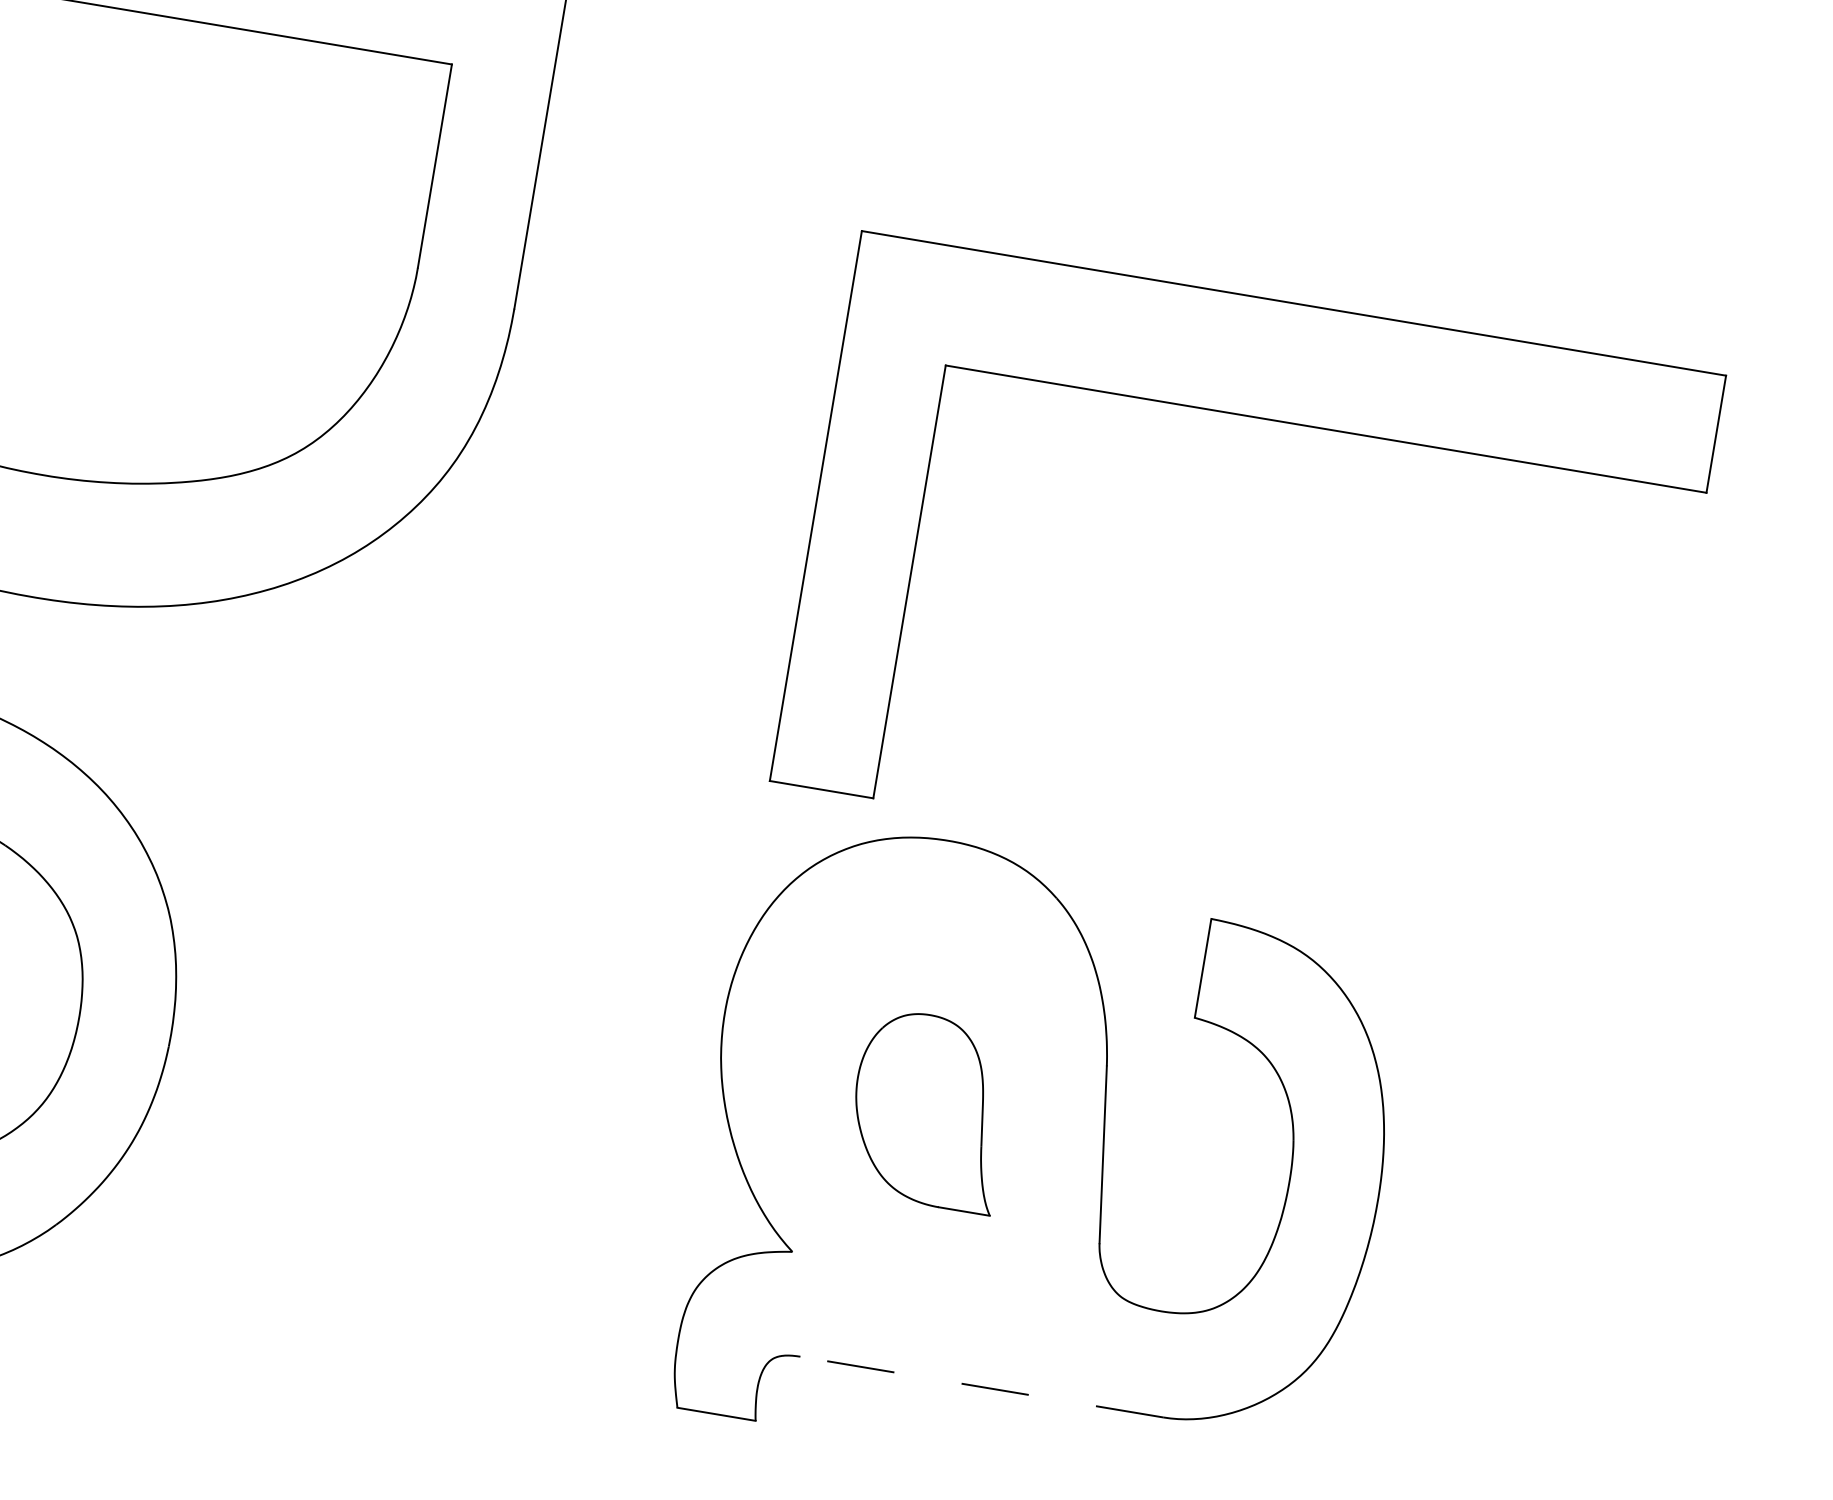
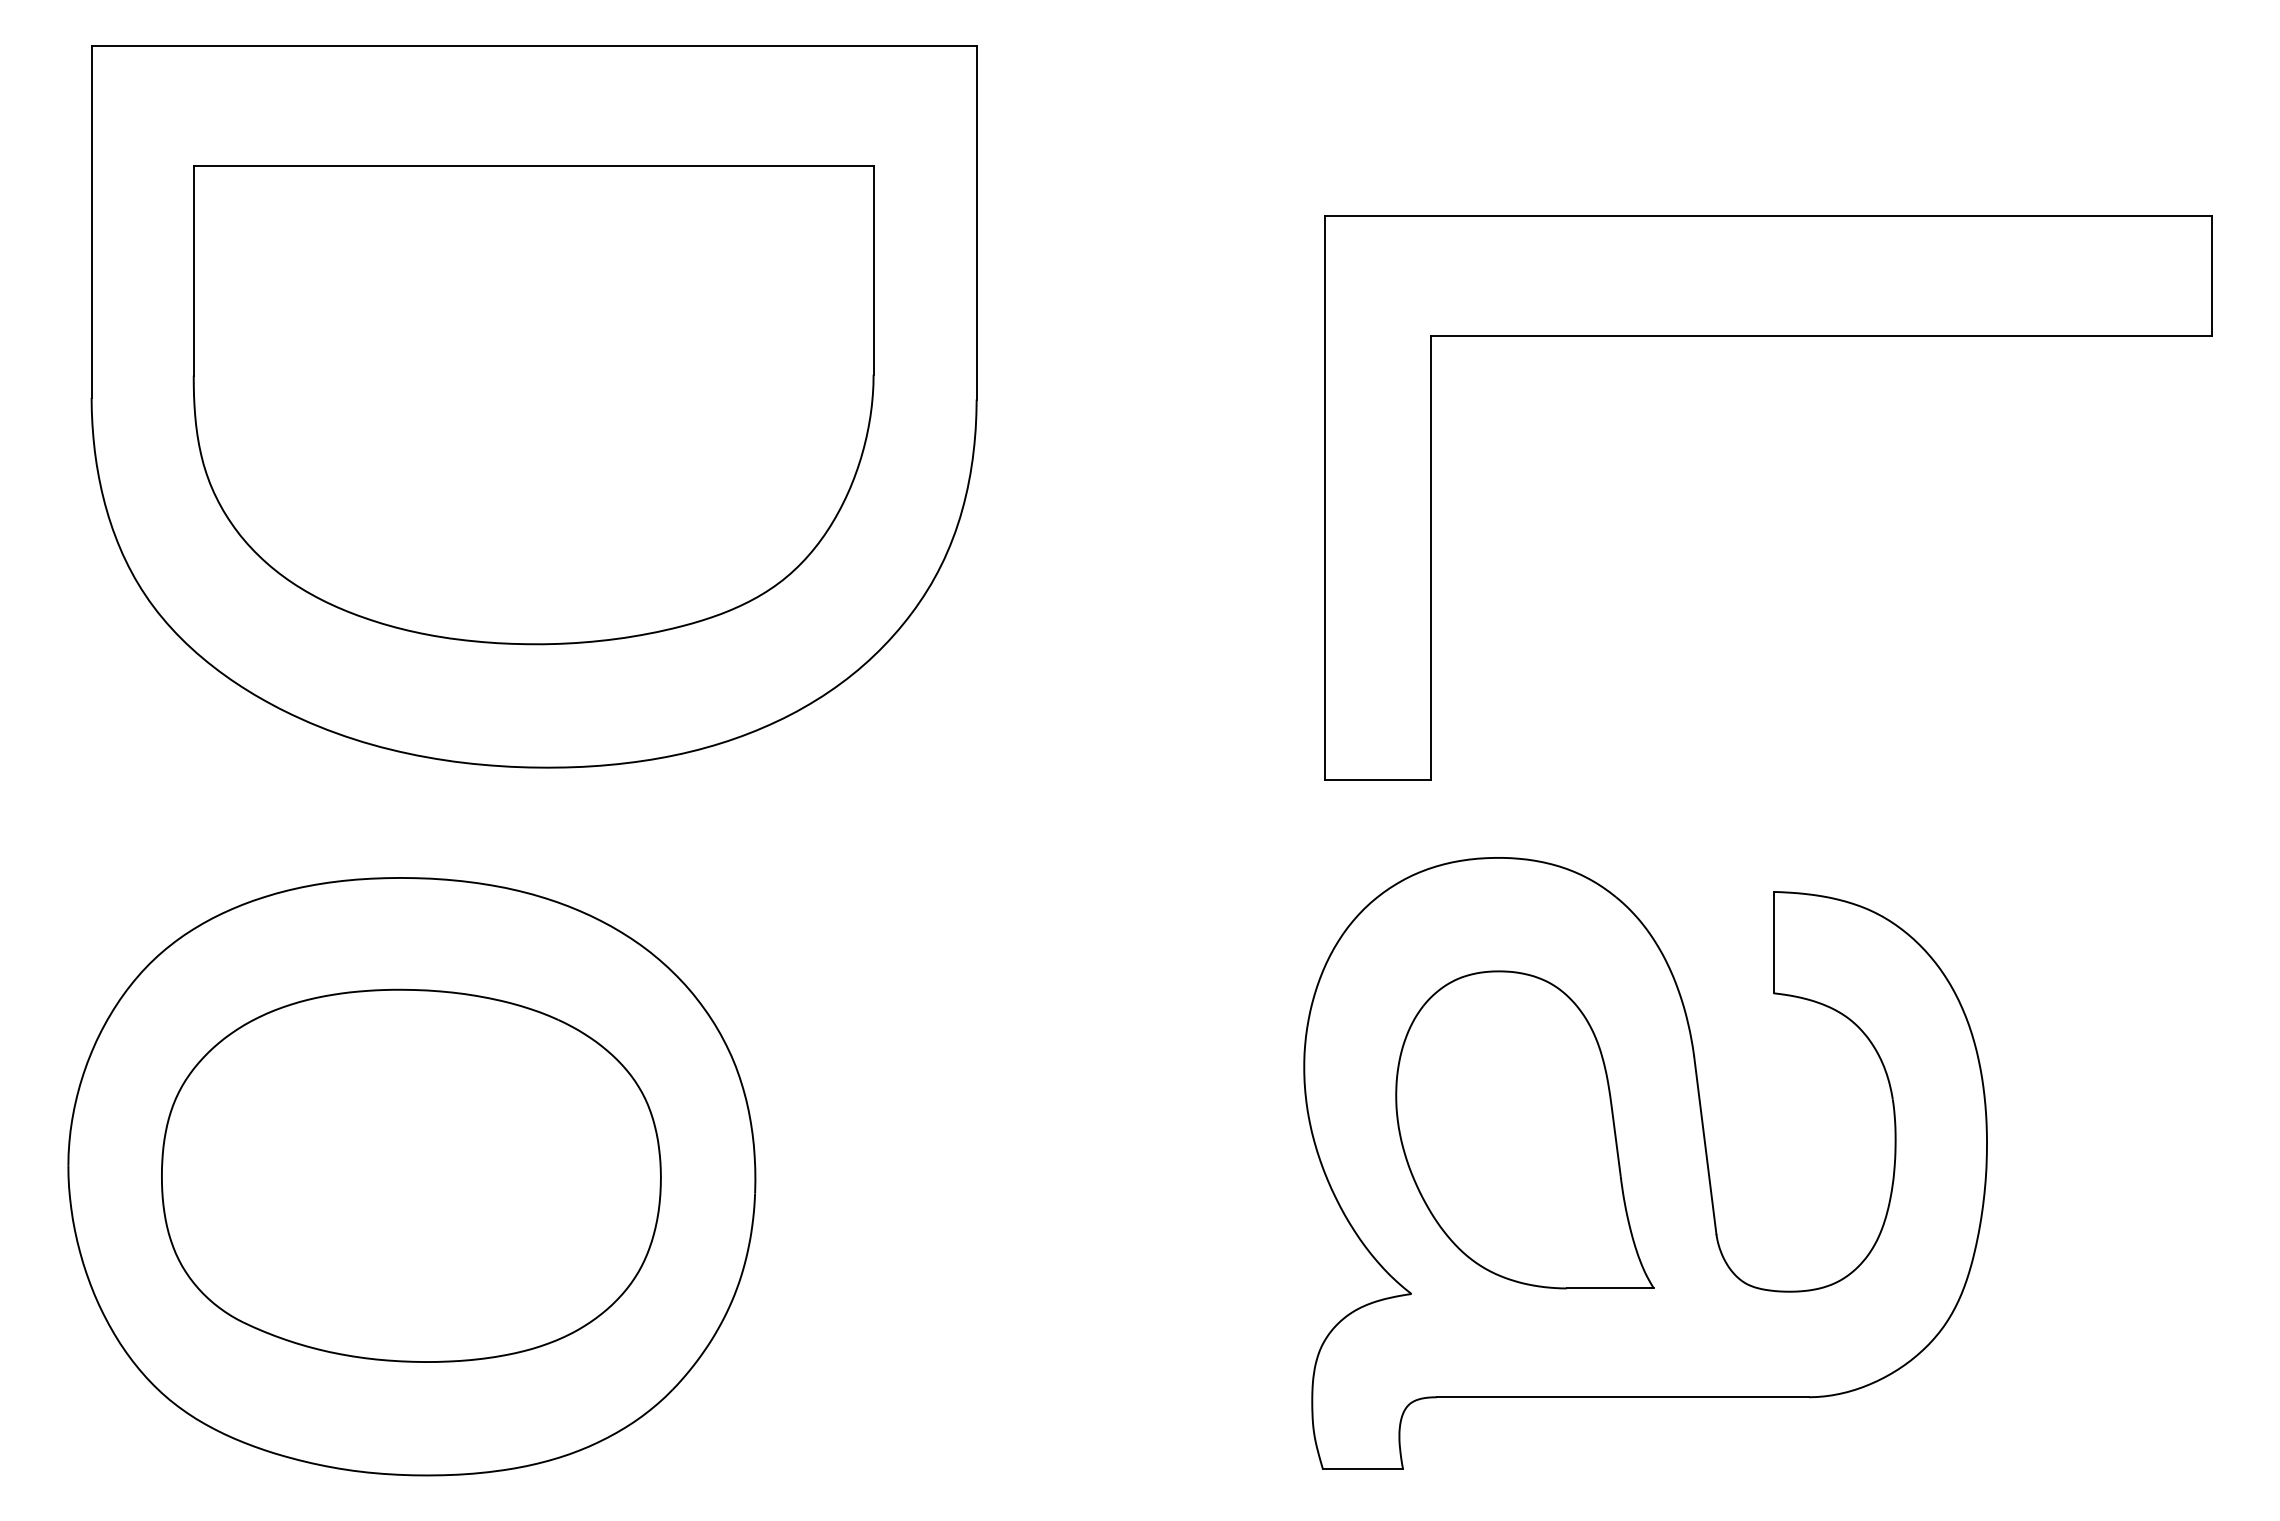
part: (1274, 420) -> (1768, 336), moved
part: (929, 1109) -> (1524, 1129), size x1.67
line: (981, 1387) -> (1622, 1397), dashed -> solid

